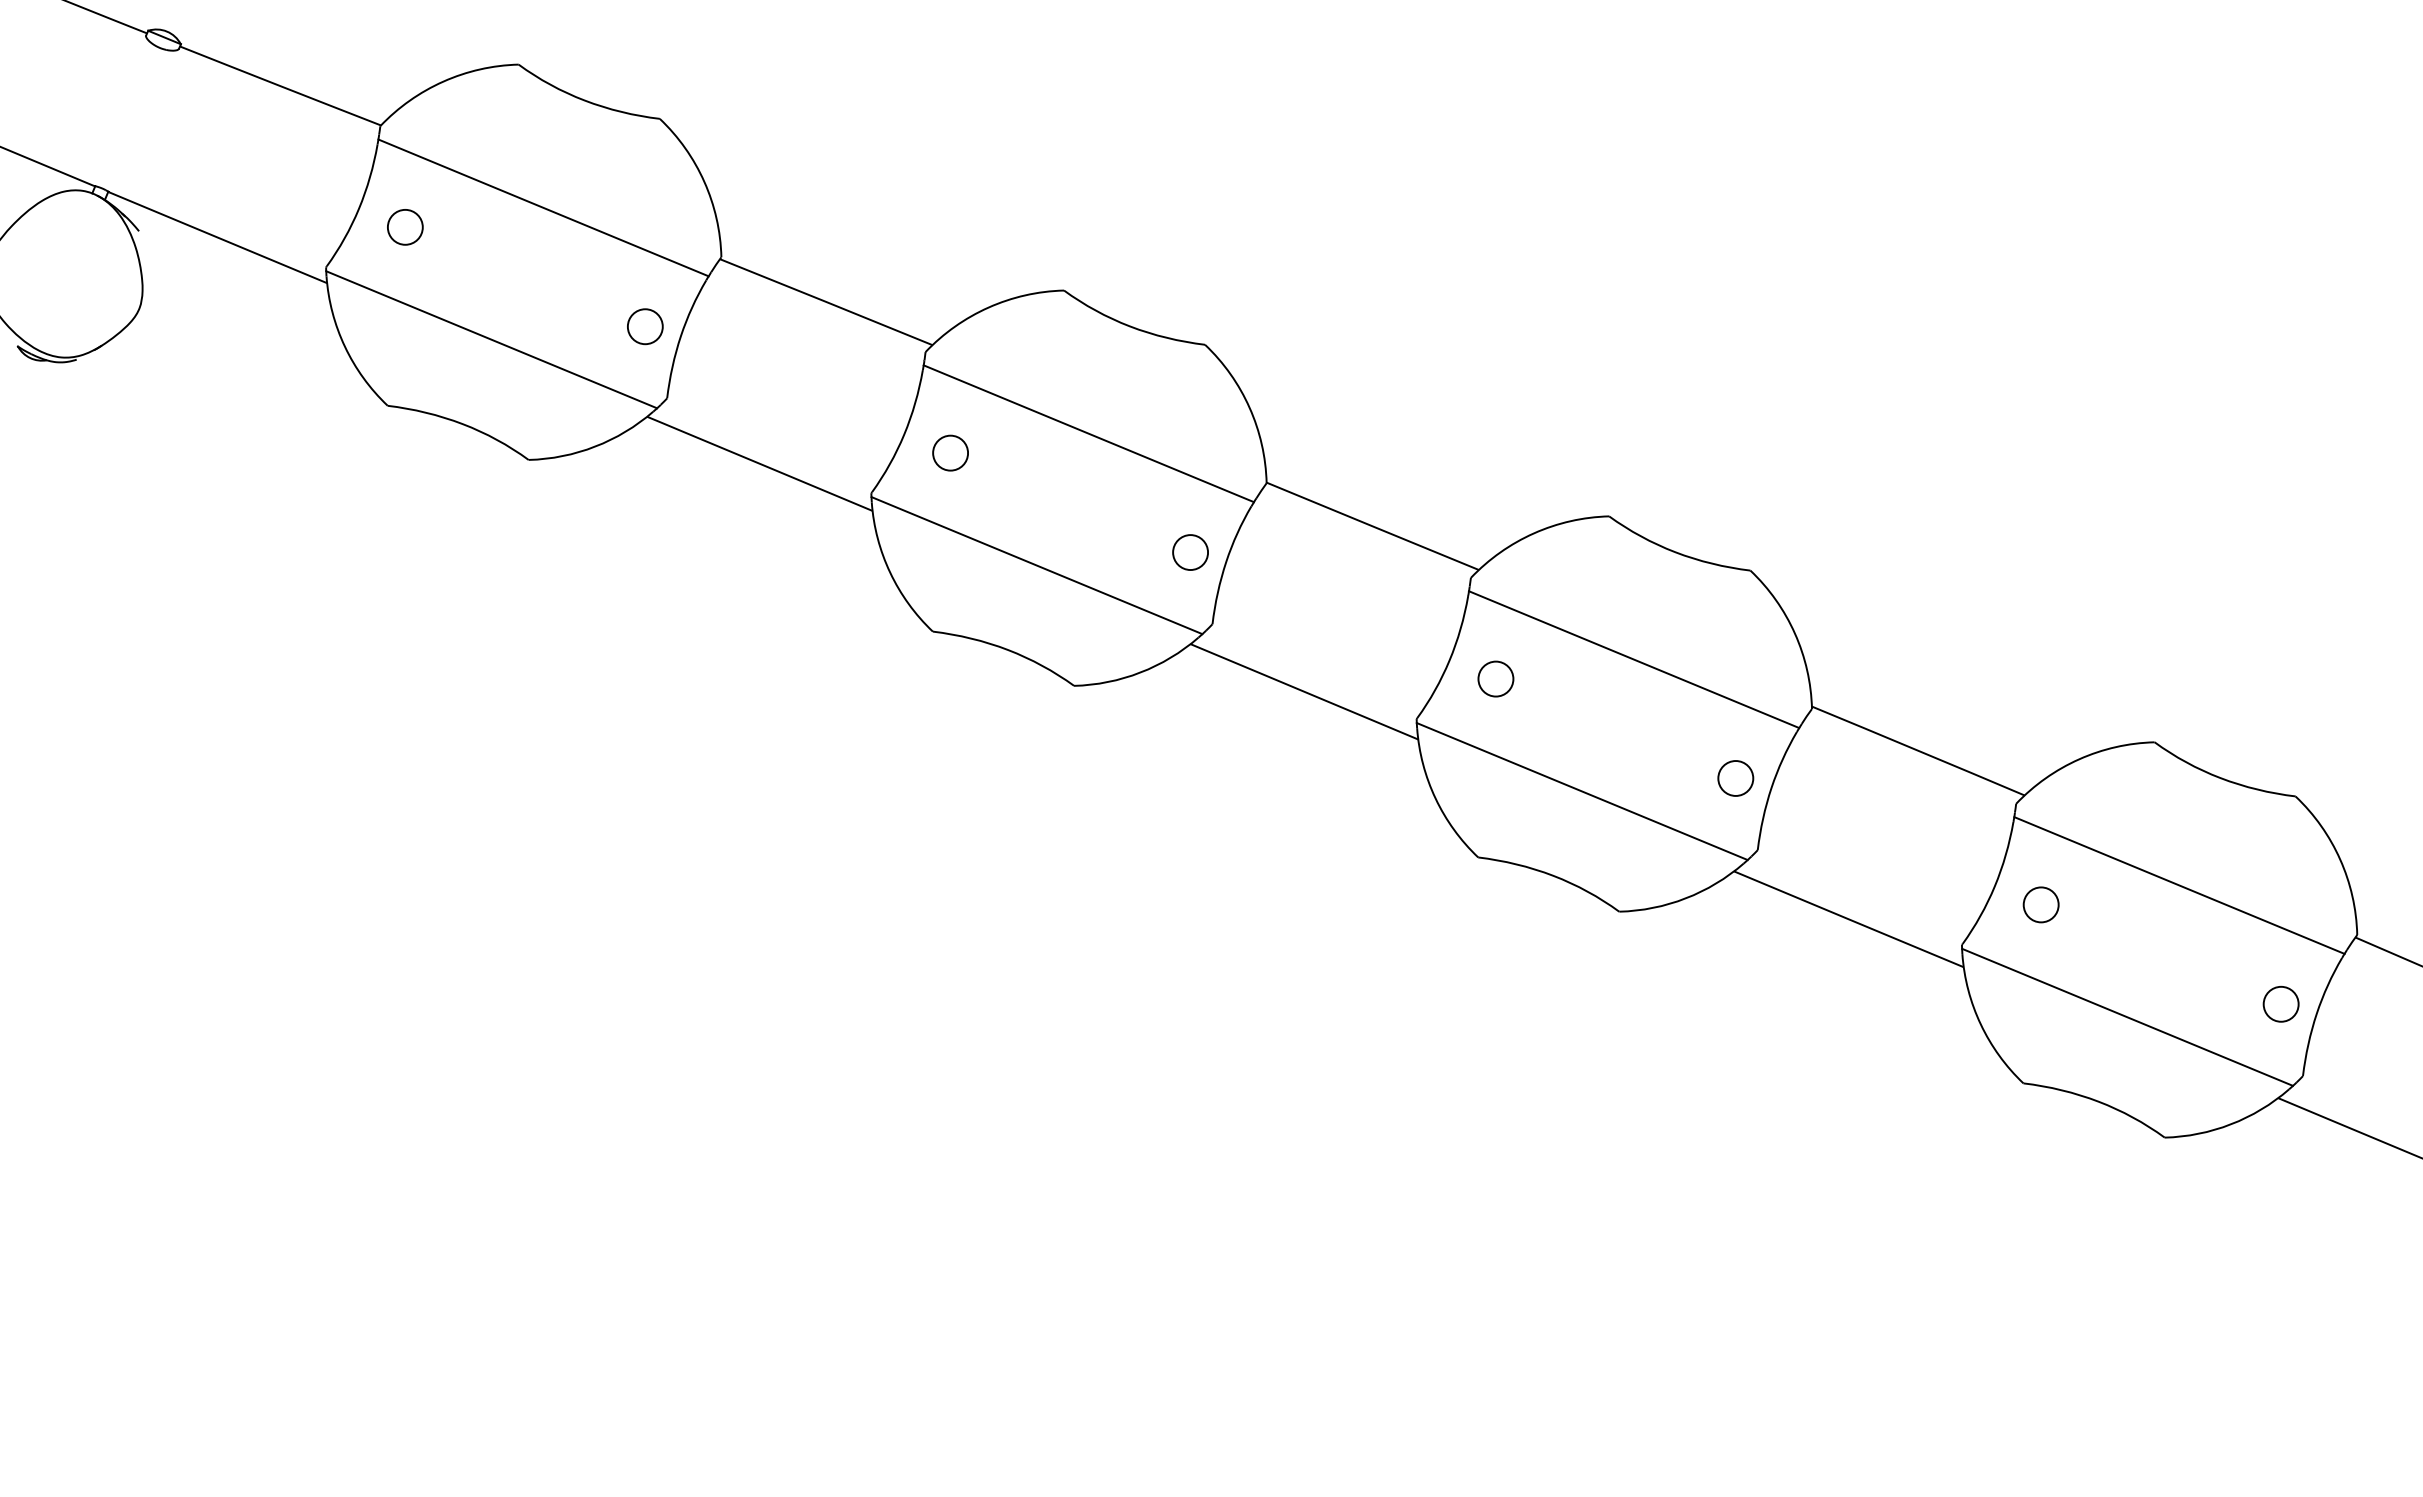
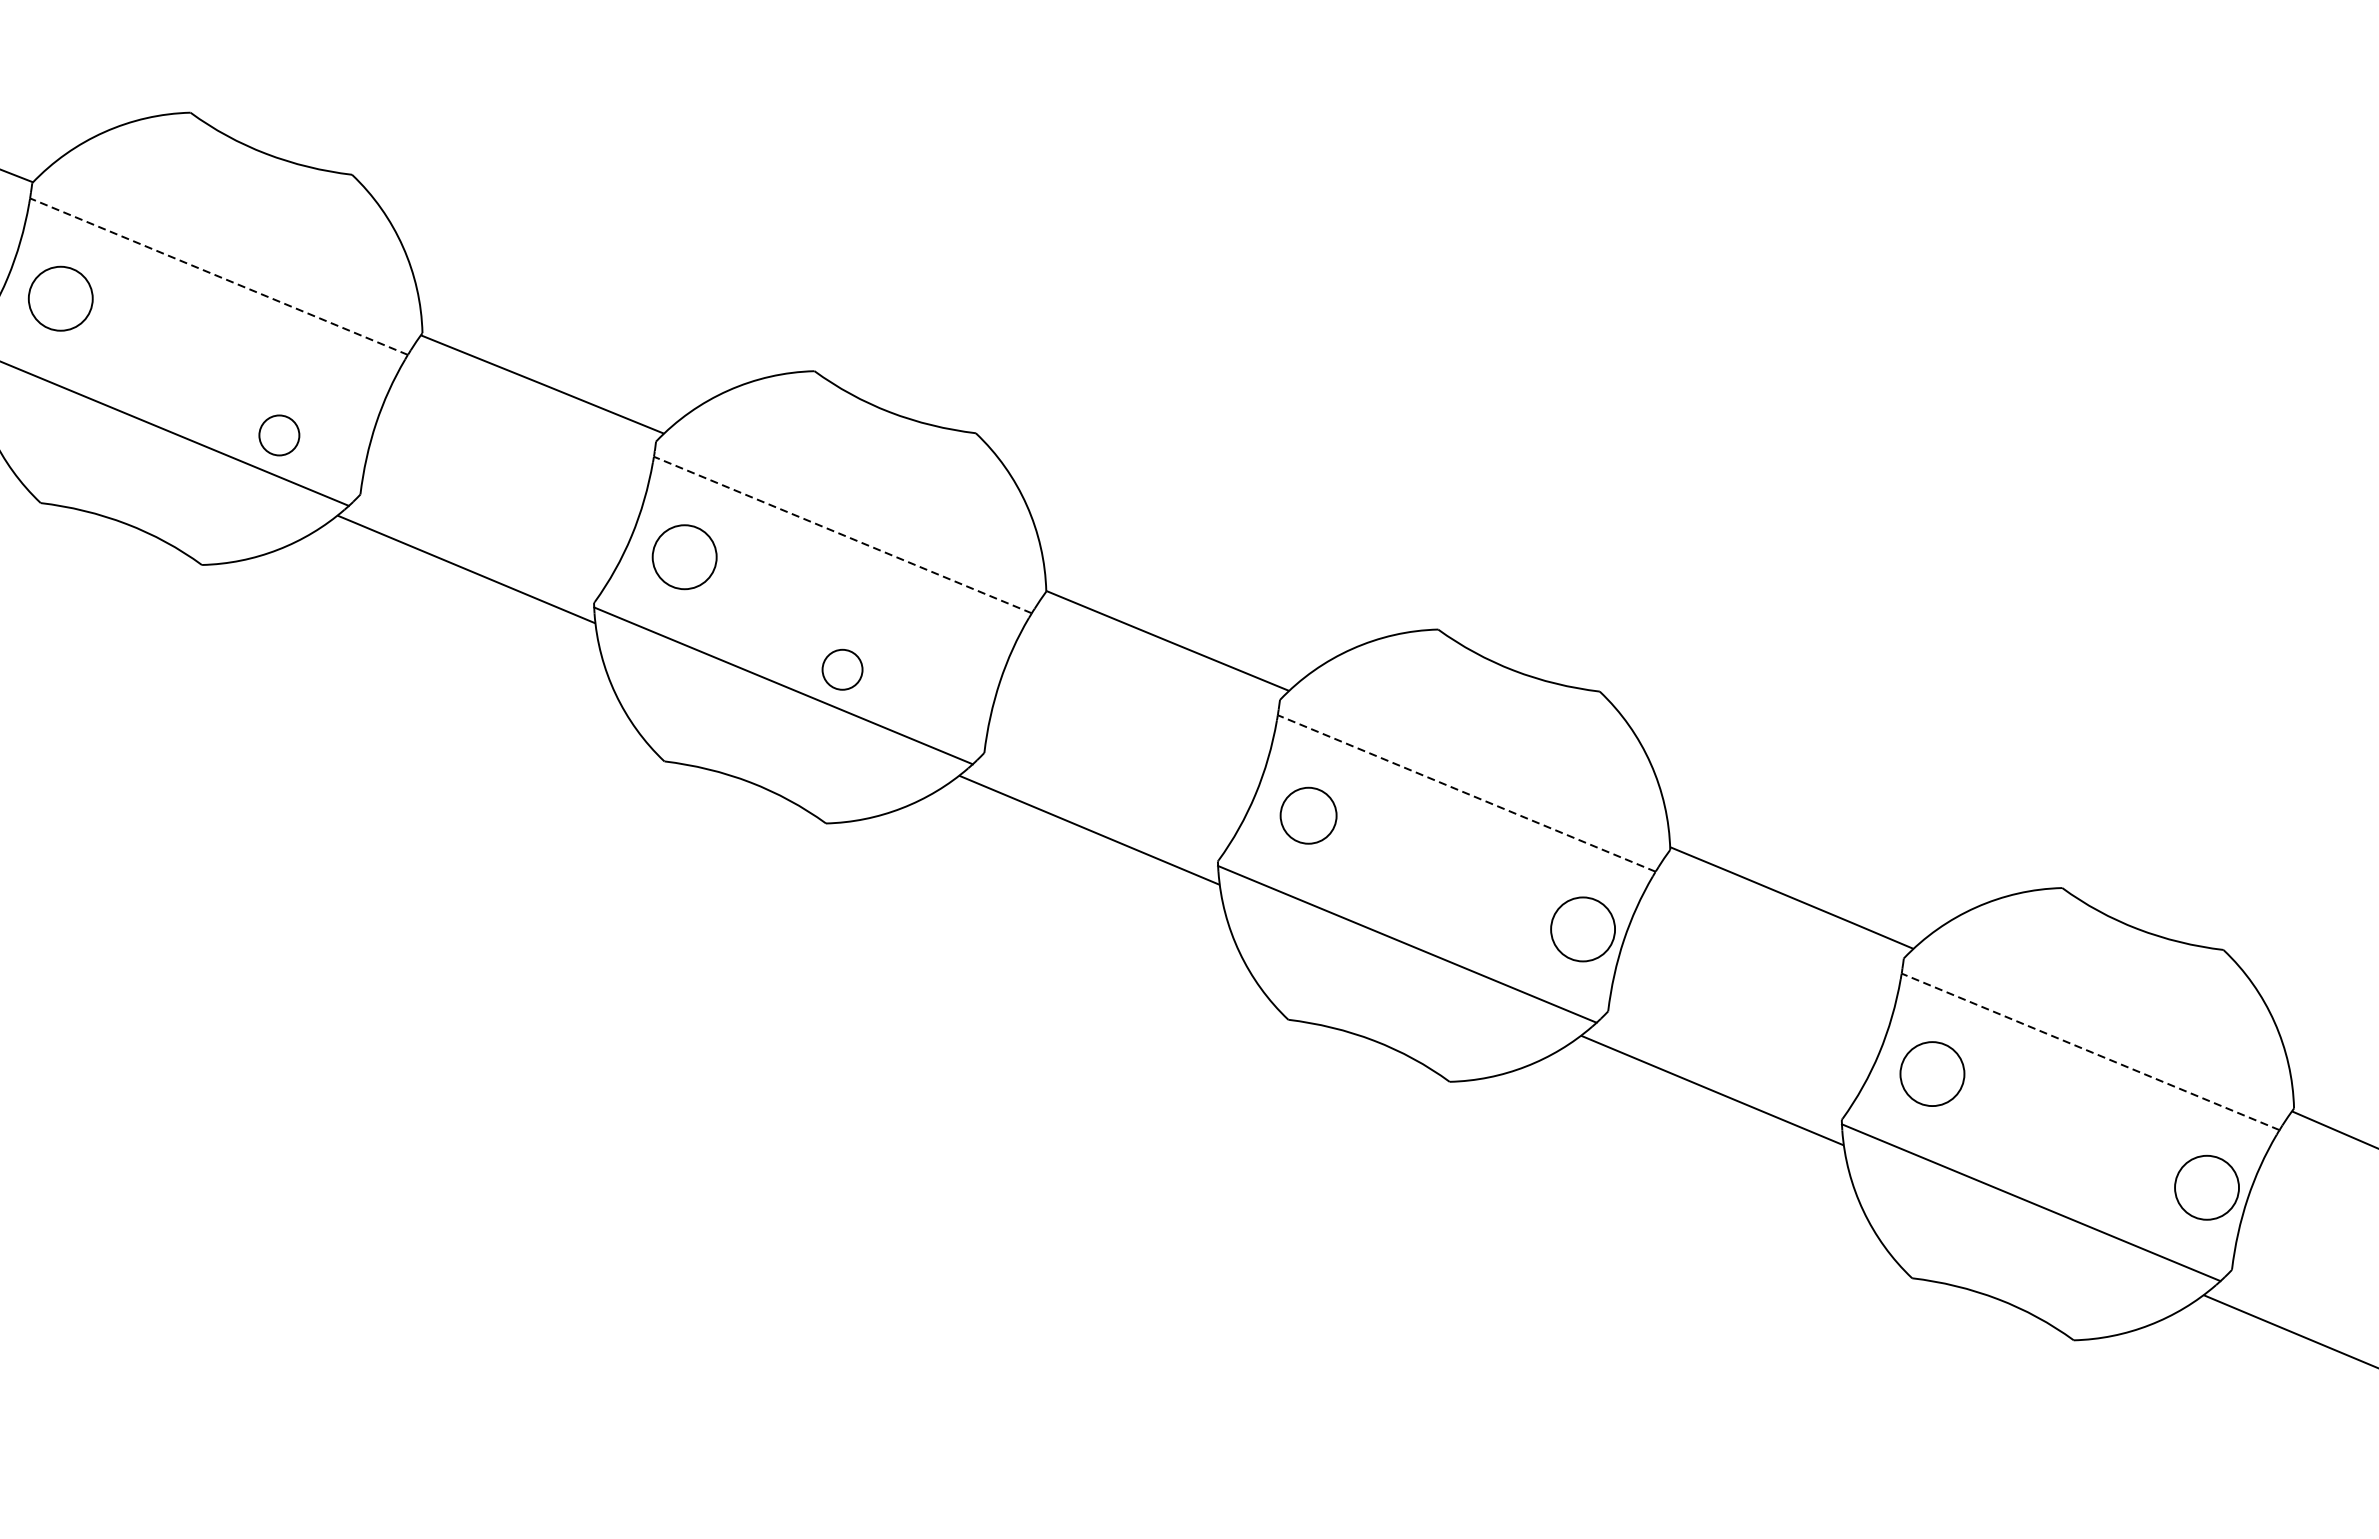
line: (543, 207) -> (218, 276), solid -> dashed
circle: (405, 227) -> (61, 299), size x1.6
circle: (645, 326) -> (279, 435), moved
line: (1088, 433) -> (842, 534), solid -> dashed
circle: (950, 452) -> (684, 556), size x1.6
circle: (1190, 552) -> (842, 669), moved
line: (1634, 659) -> (1467, 793), solid -> dashed
circle: (1495, 678) -> (1308, 815), size x1.4
circle: (1735, 778) -> (1582, 929), size x1.6
line: (2179, 885) -> (2090, 1051), solid -> dashed
circle: (2040, 904) -> (1931, 1073), size x1.6
circle: (2280, 1003) -> (2206, 1186), size x1.6

